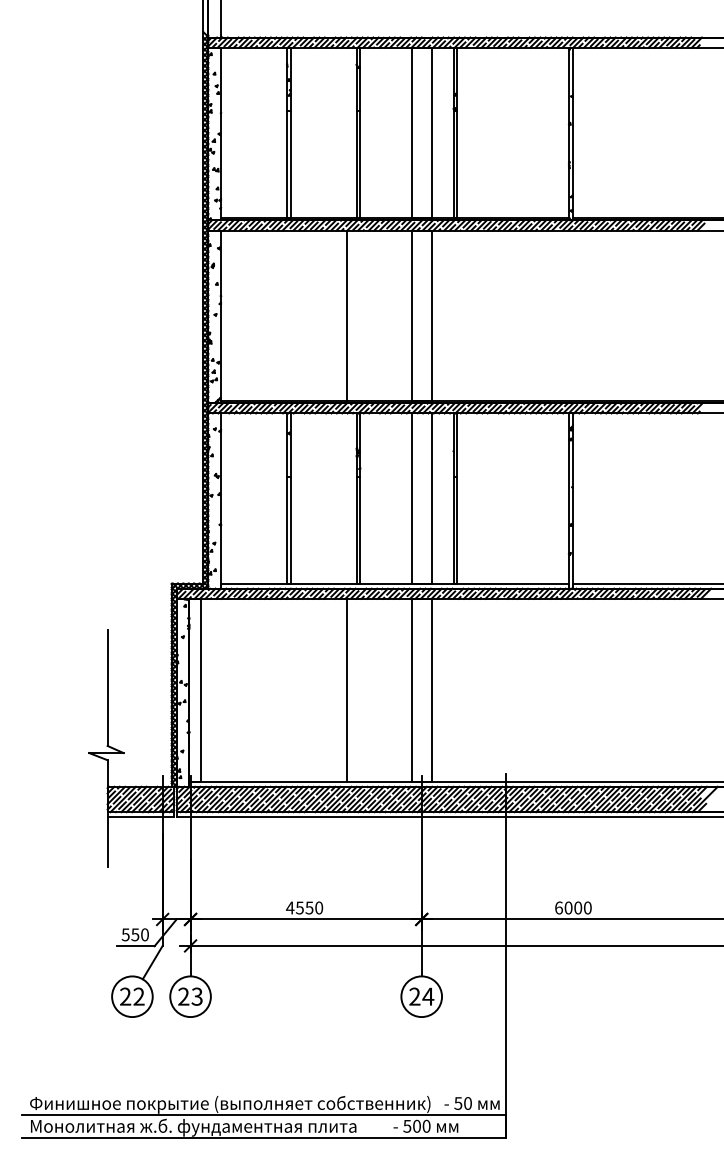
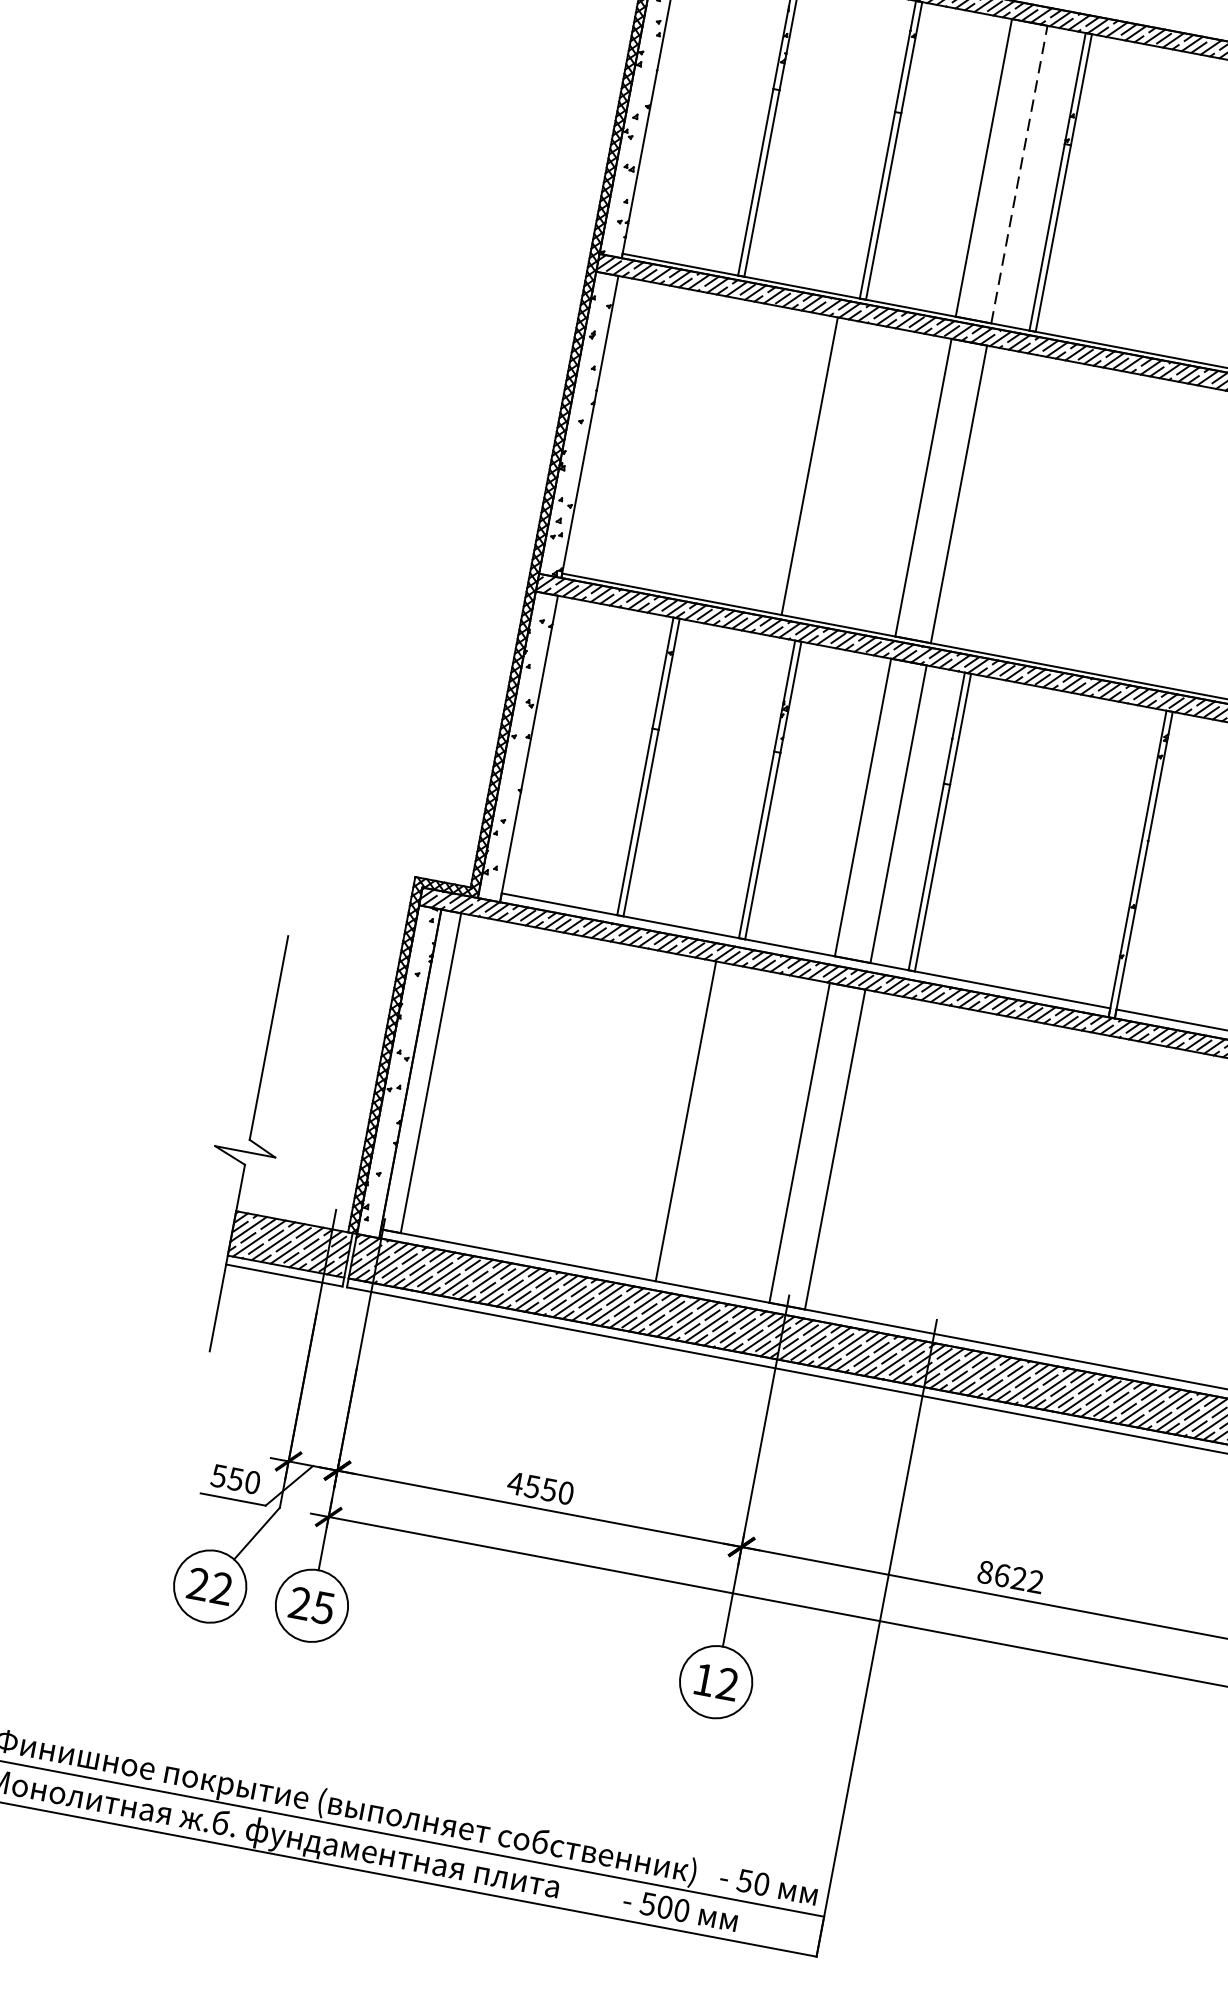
line: (431, 132) -> (1018, 173), solid -> dashed
text: (573, 907) -> (1011, 1576), 6000 -> 8622
text: (197, 996) -> (324, 1607), 23 -> 25
text: (421, 996) -> (715, 1681), 24 -> 12

